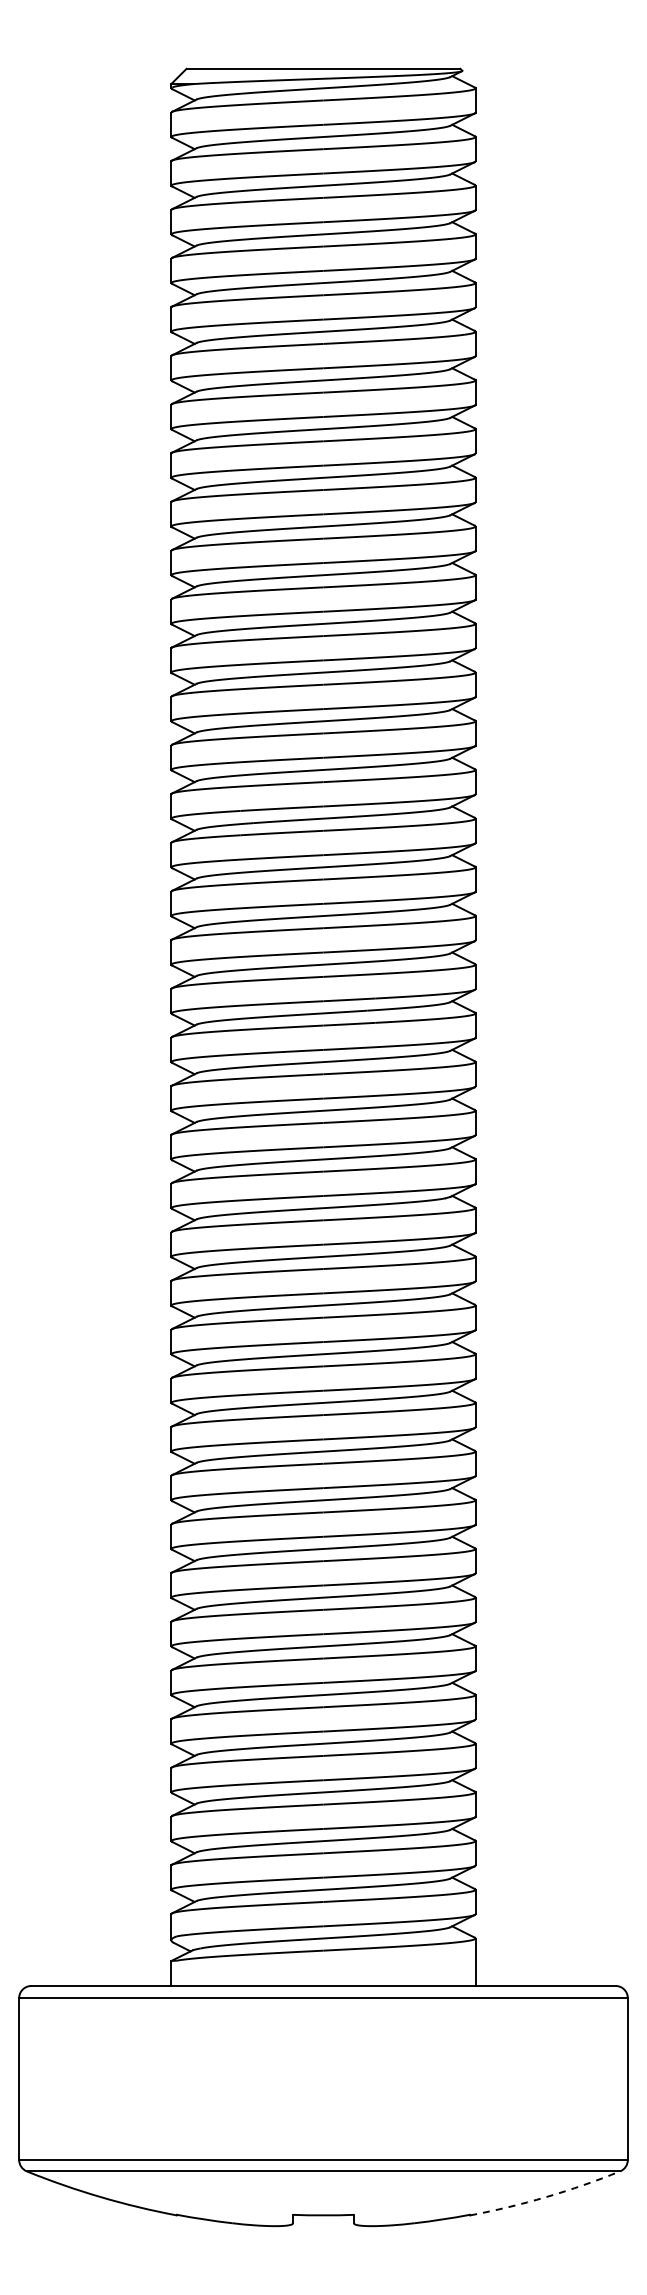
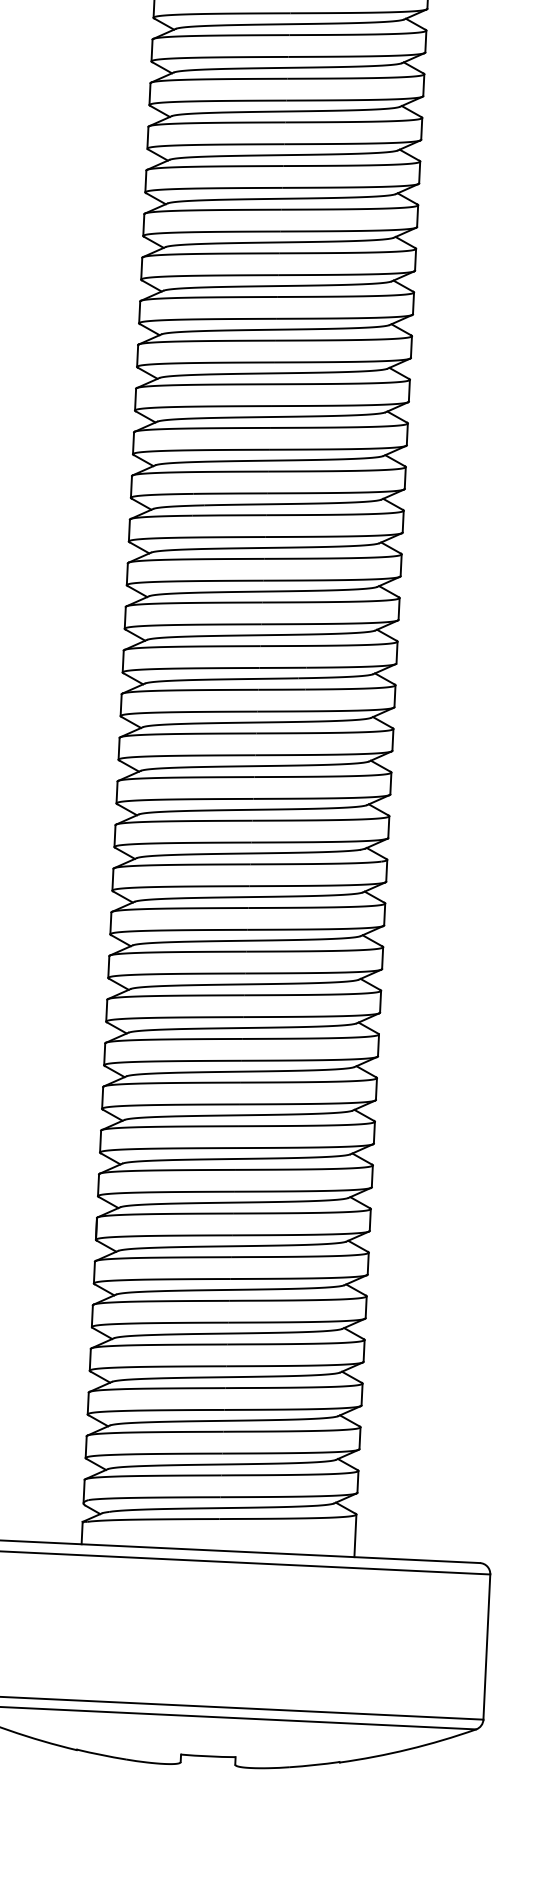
arc: (546, 2197) -> (408, 1749), dashed -> solid

